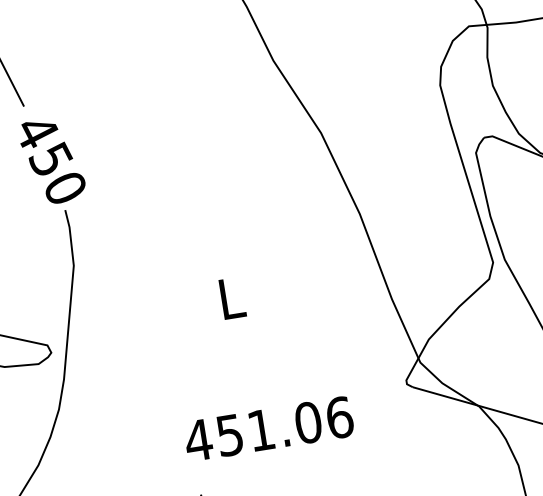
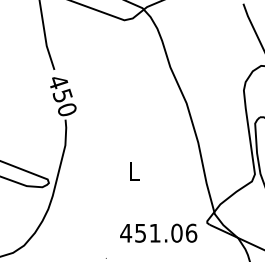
text: (268, 427) -> (158, 232), moved

